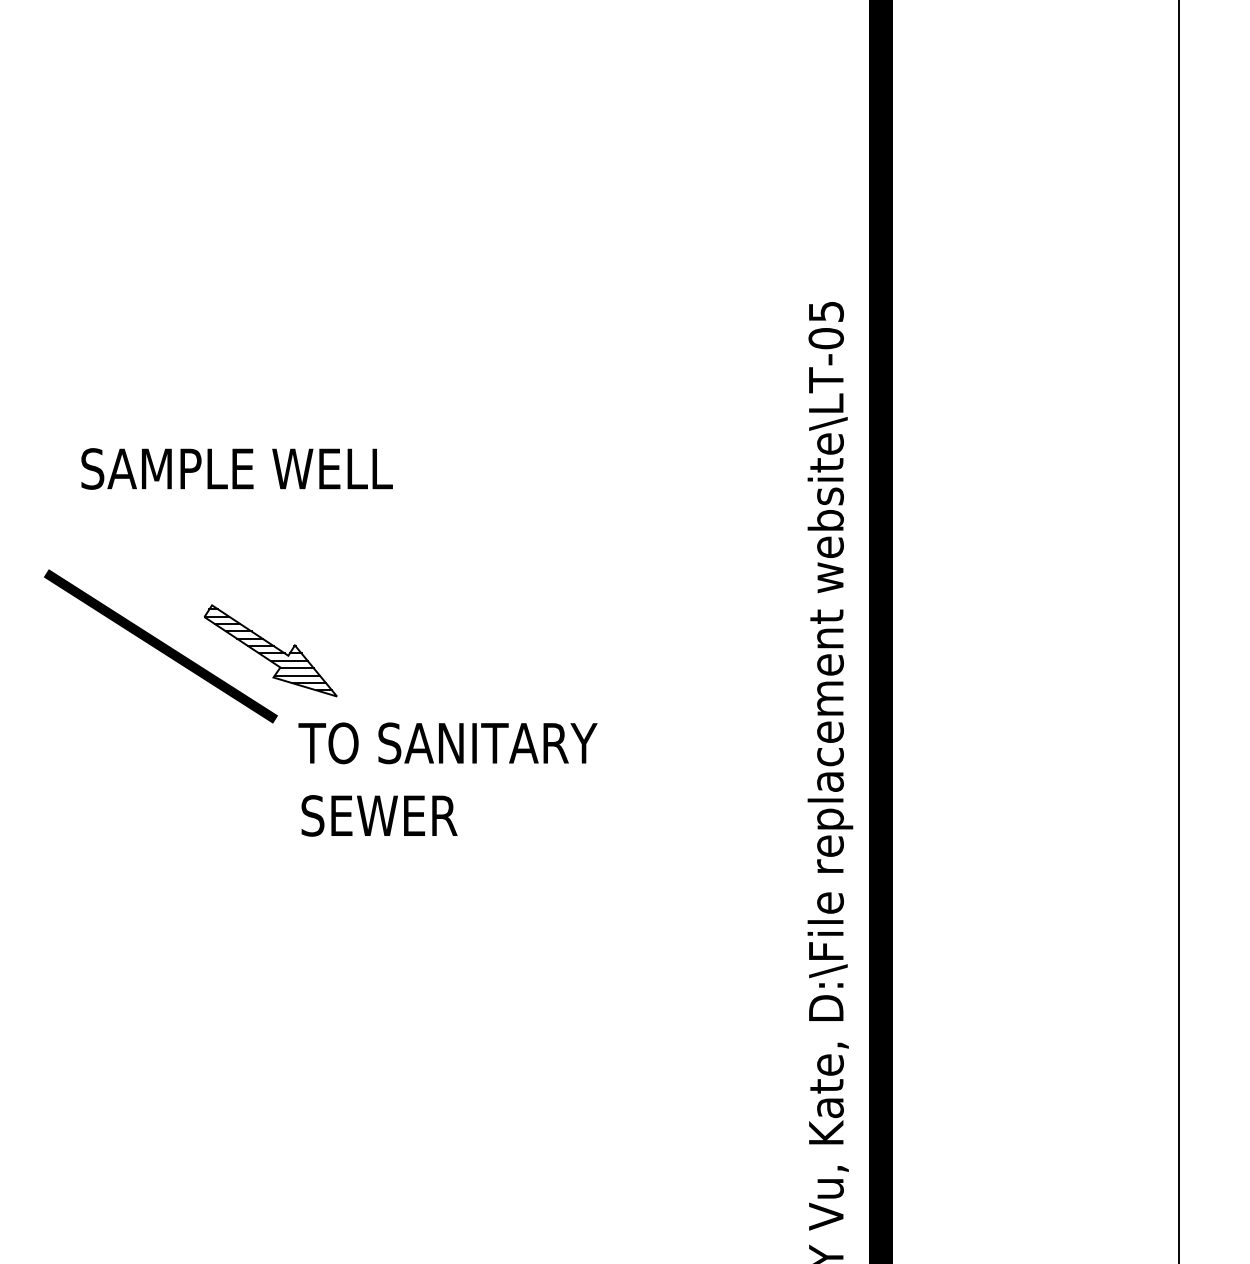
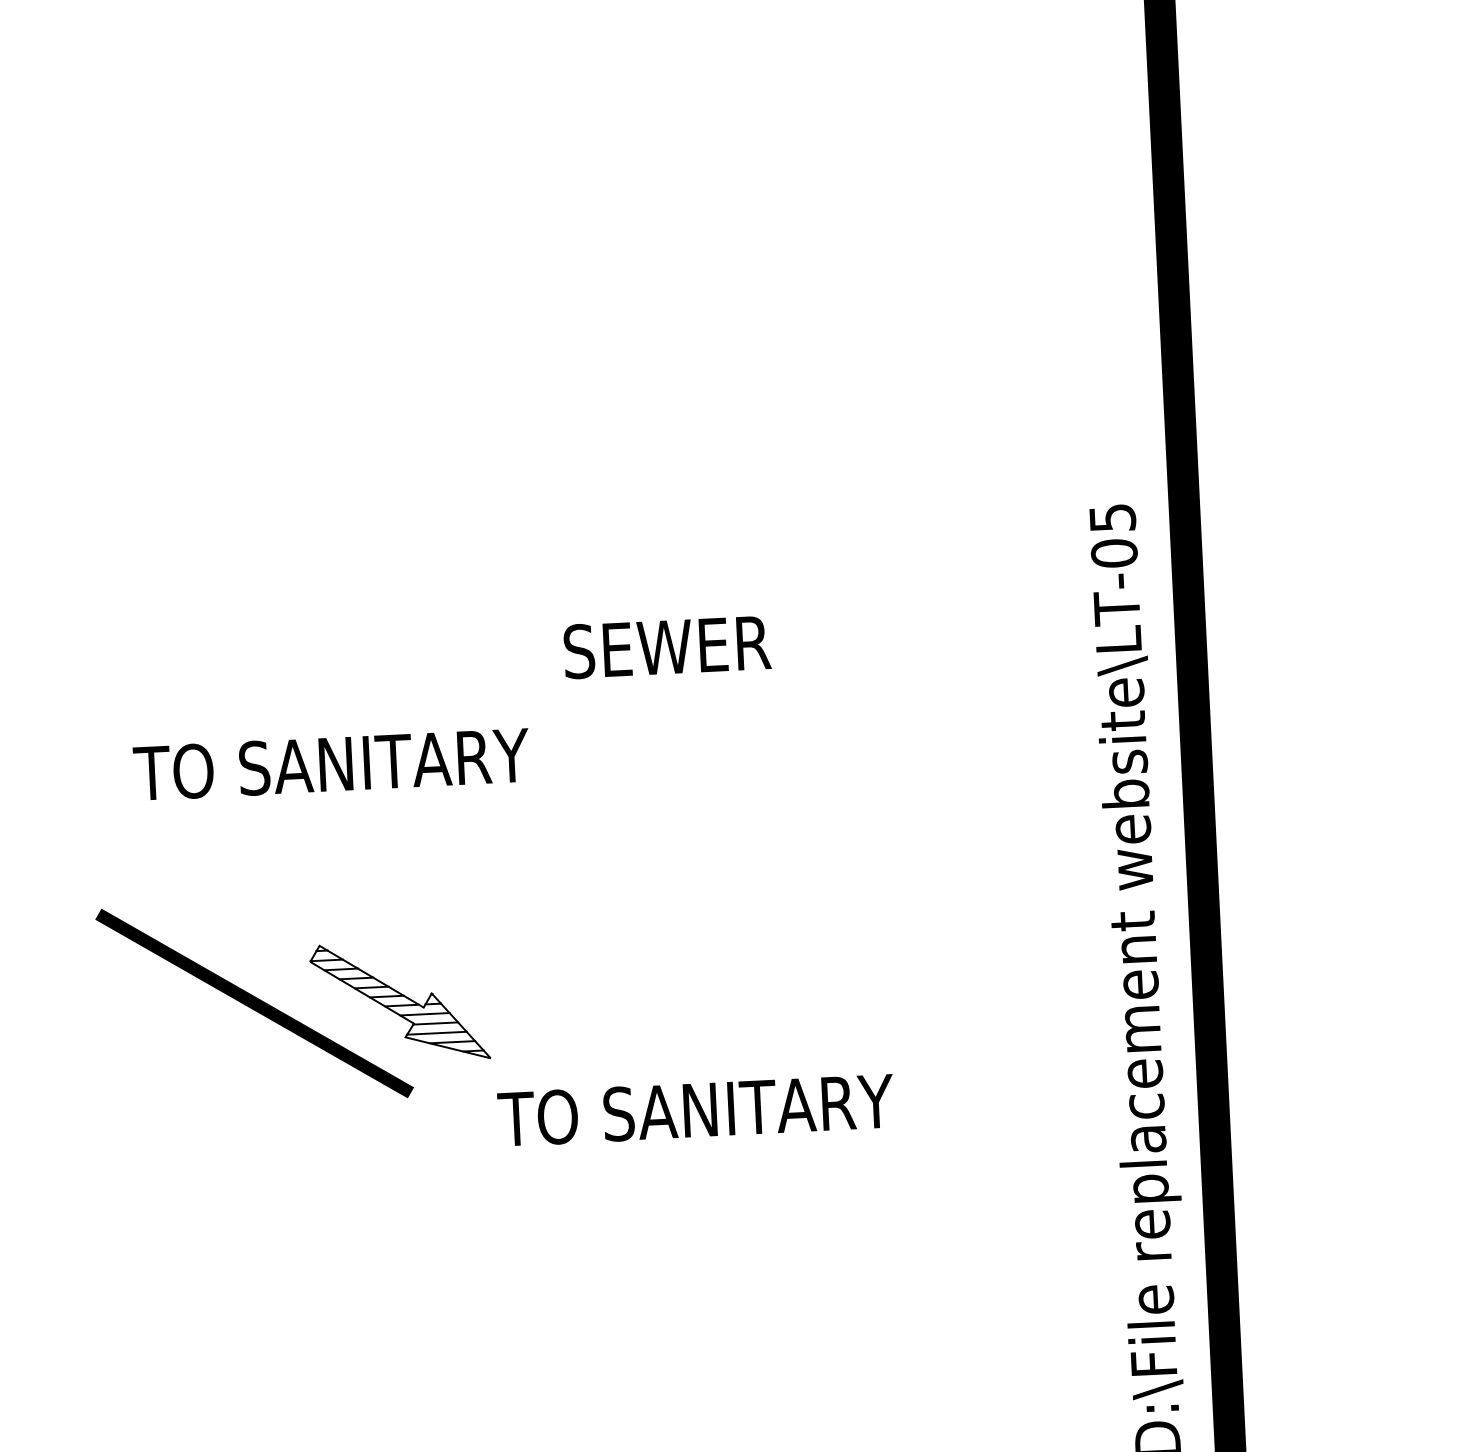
text: (235, 468) -> (341, 763), SAMPLE WELL -> TO SANITARY
text: (447, 743) -> (695, 1110), moved
text: (379, 815) -> (667, 646), moved

